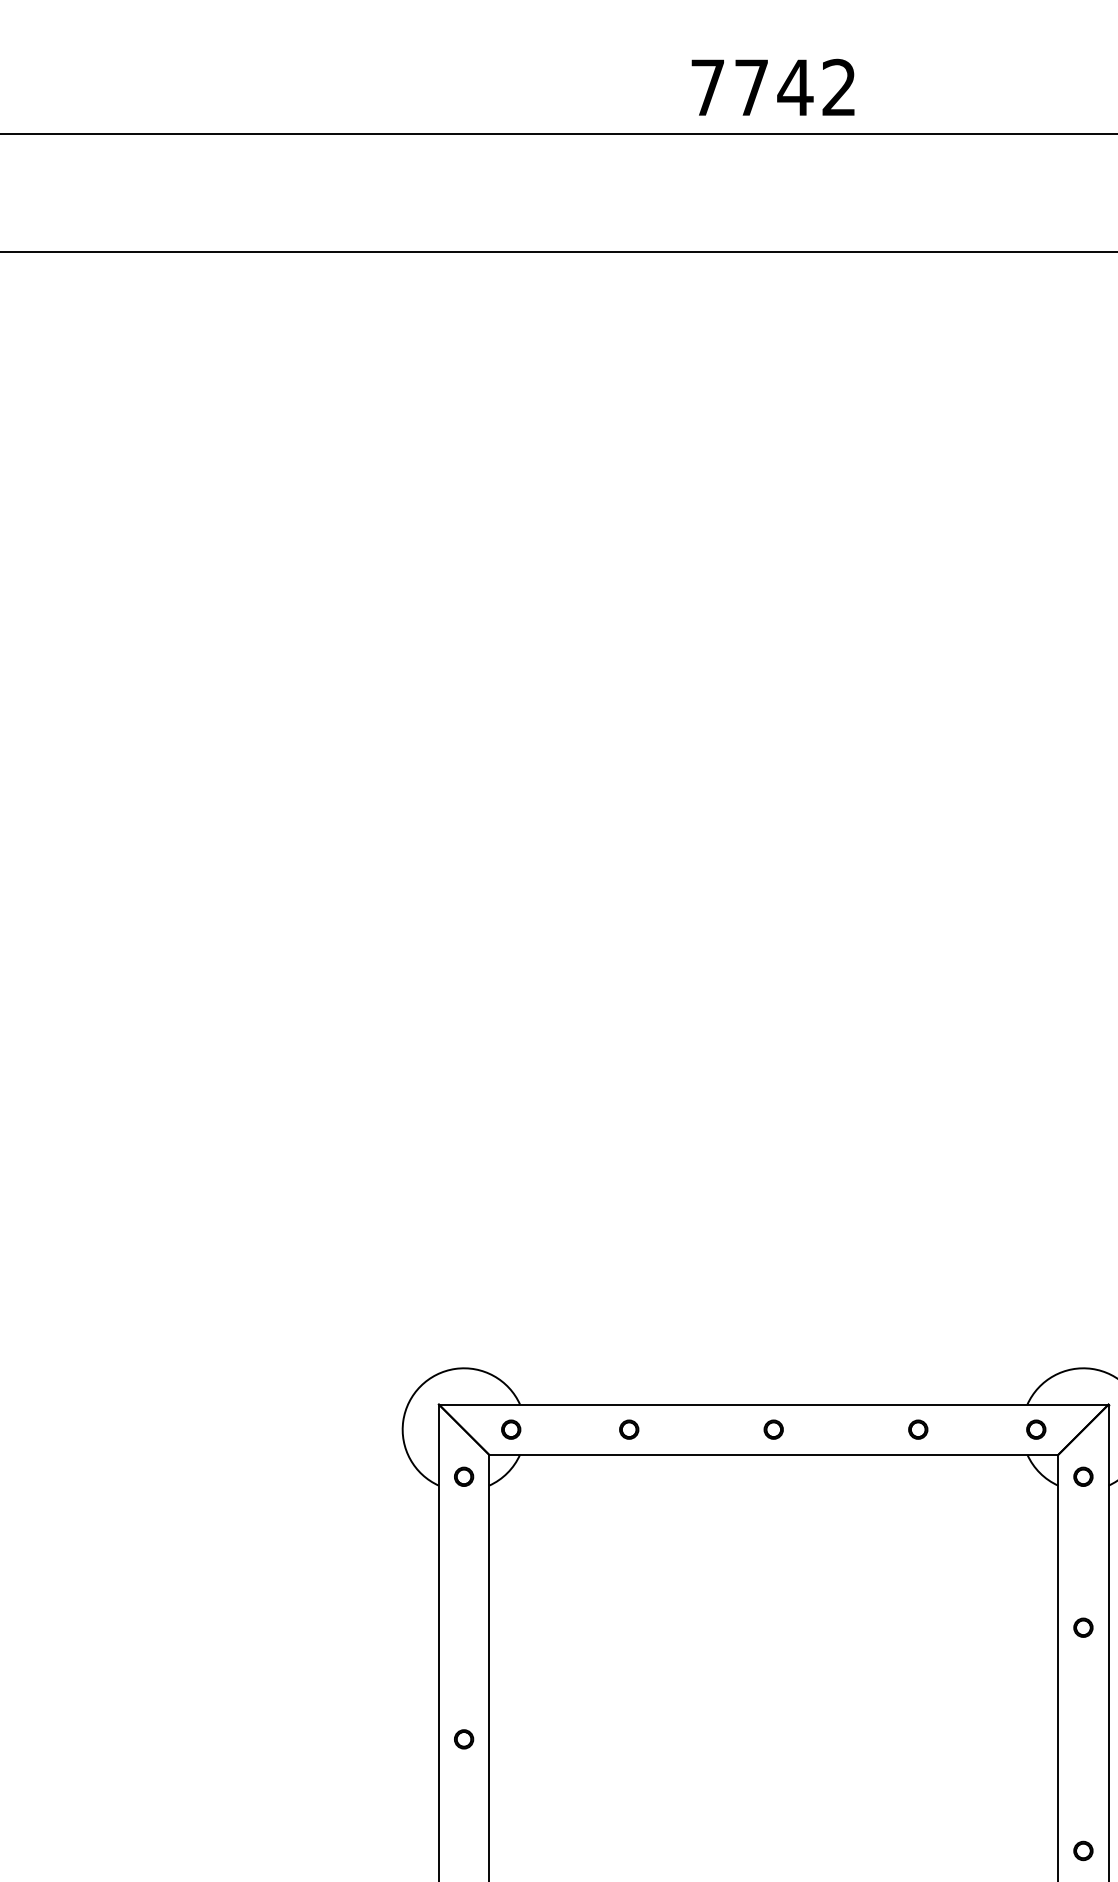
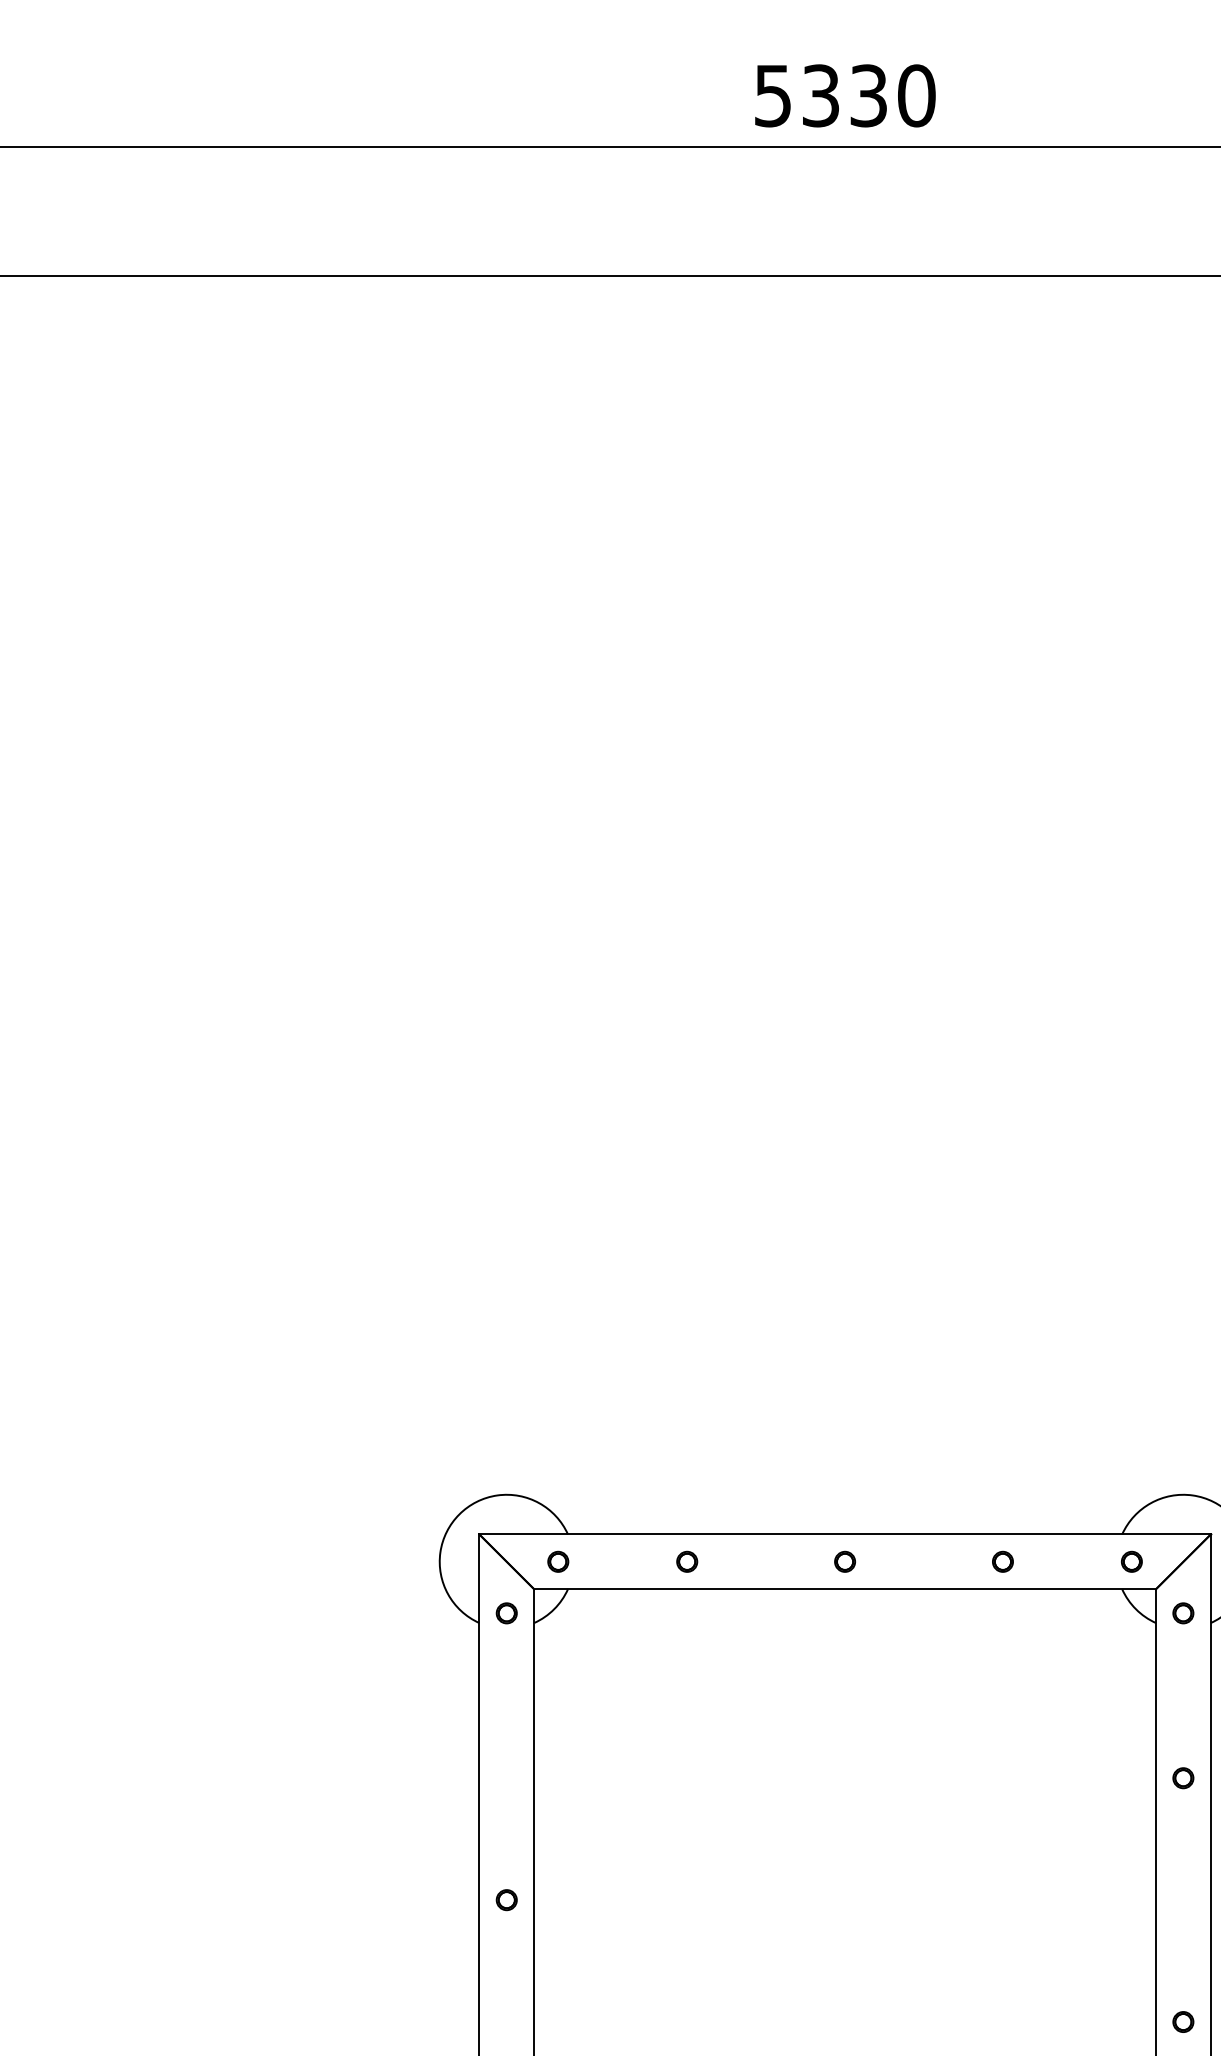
text: (773, 87) -> (844, 95), 7742 -> 5330

